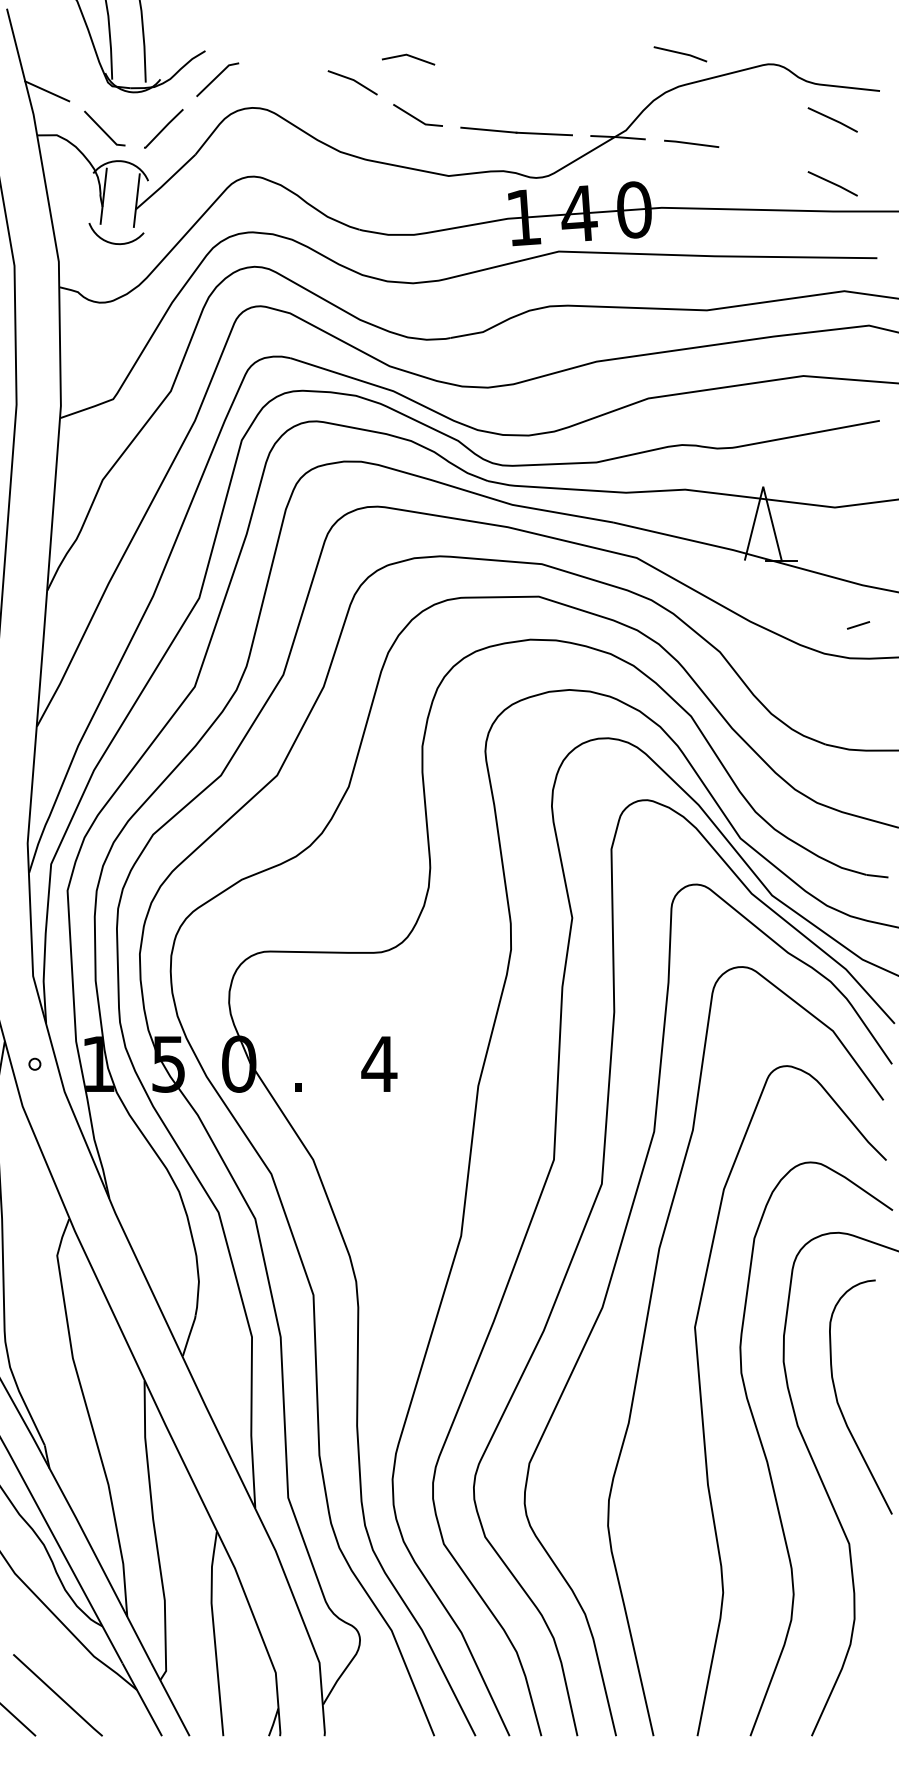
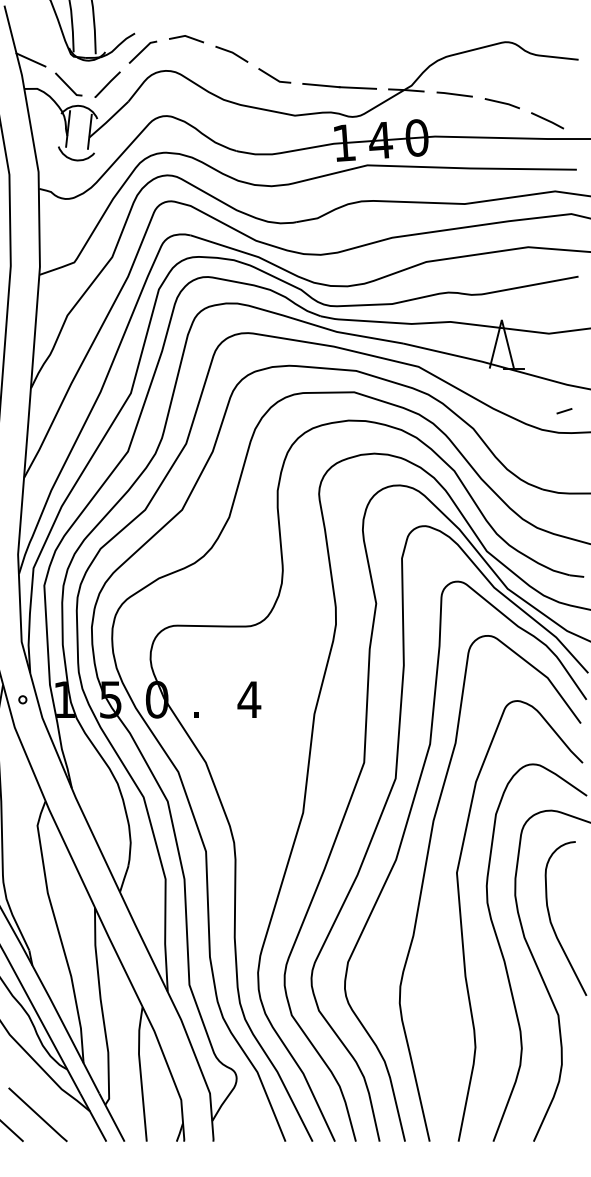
line: (679, 54) -> (501, 103), moved
line: (408, 57) -> (186, 37), moved
line: (832, 119) -> (547, 78), removed

